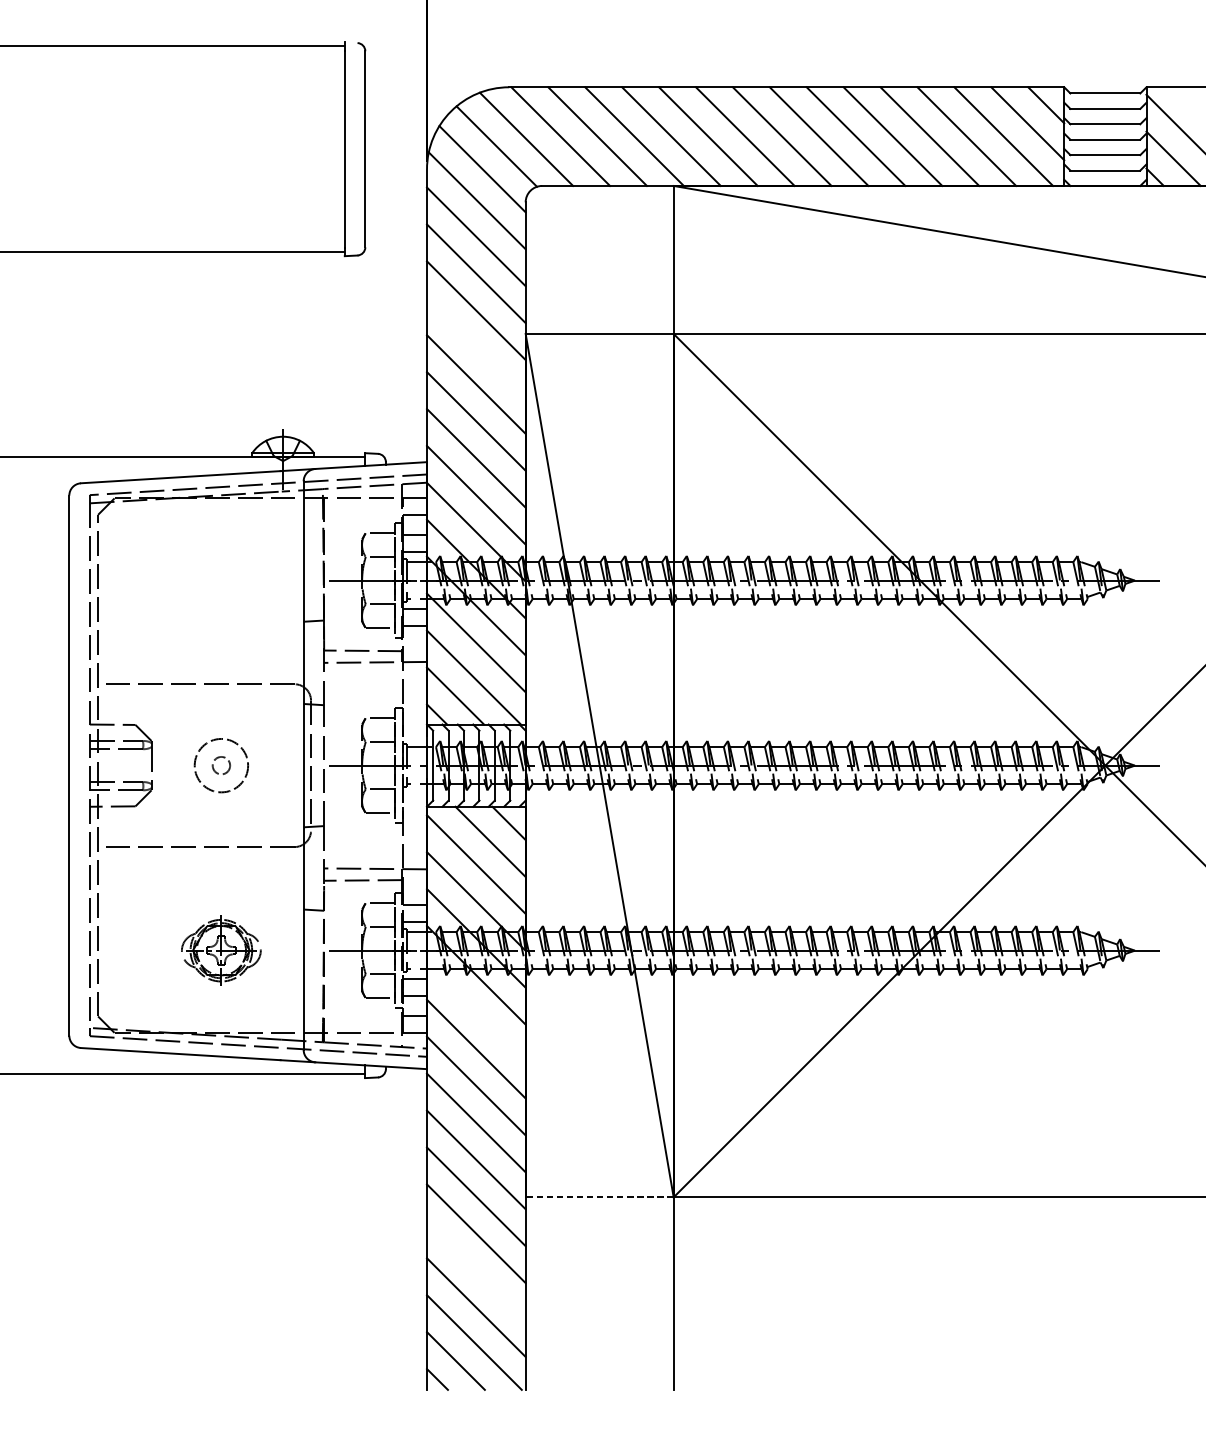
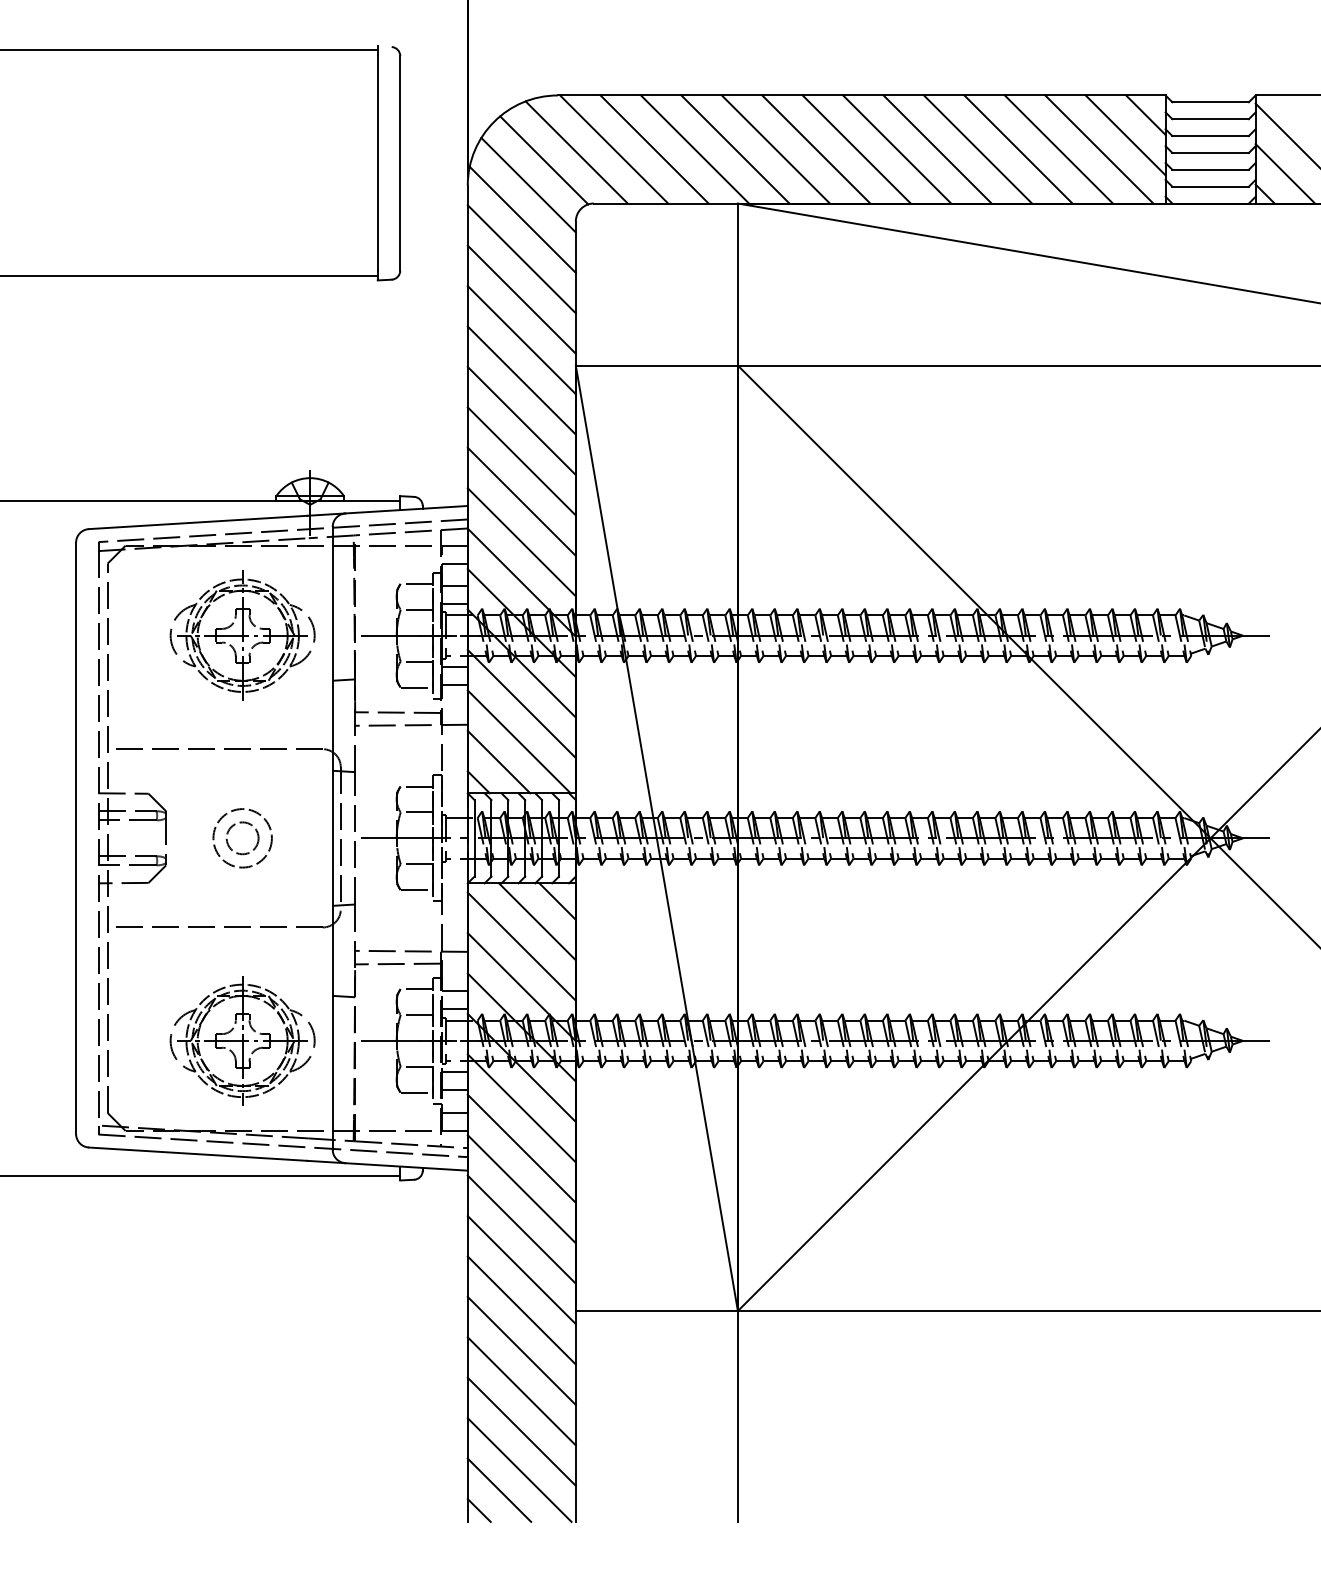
line: (476, 347) -> (521, 380), added
part: (221, 580) -> (242, 635), added
circle: (221, 765) -> (242, 838), size x1.67
part: (221, 950) -> (242, 1040), size x1.67
line: (476, 1012) -> (521, 1108), added
line: (599, 1197) -> (656, 1311), dashed -> solid
line: (476, 1270) -> (521, 1391), added

